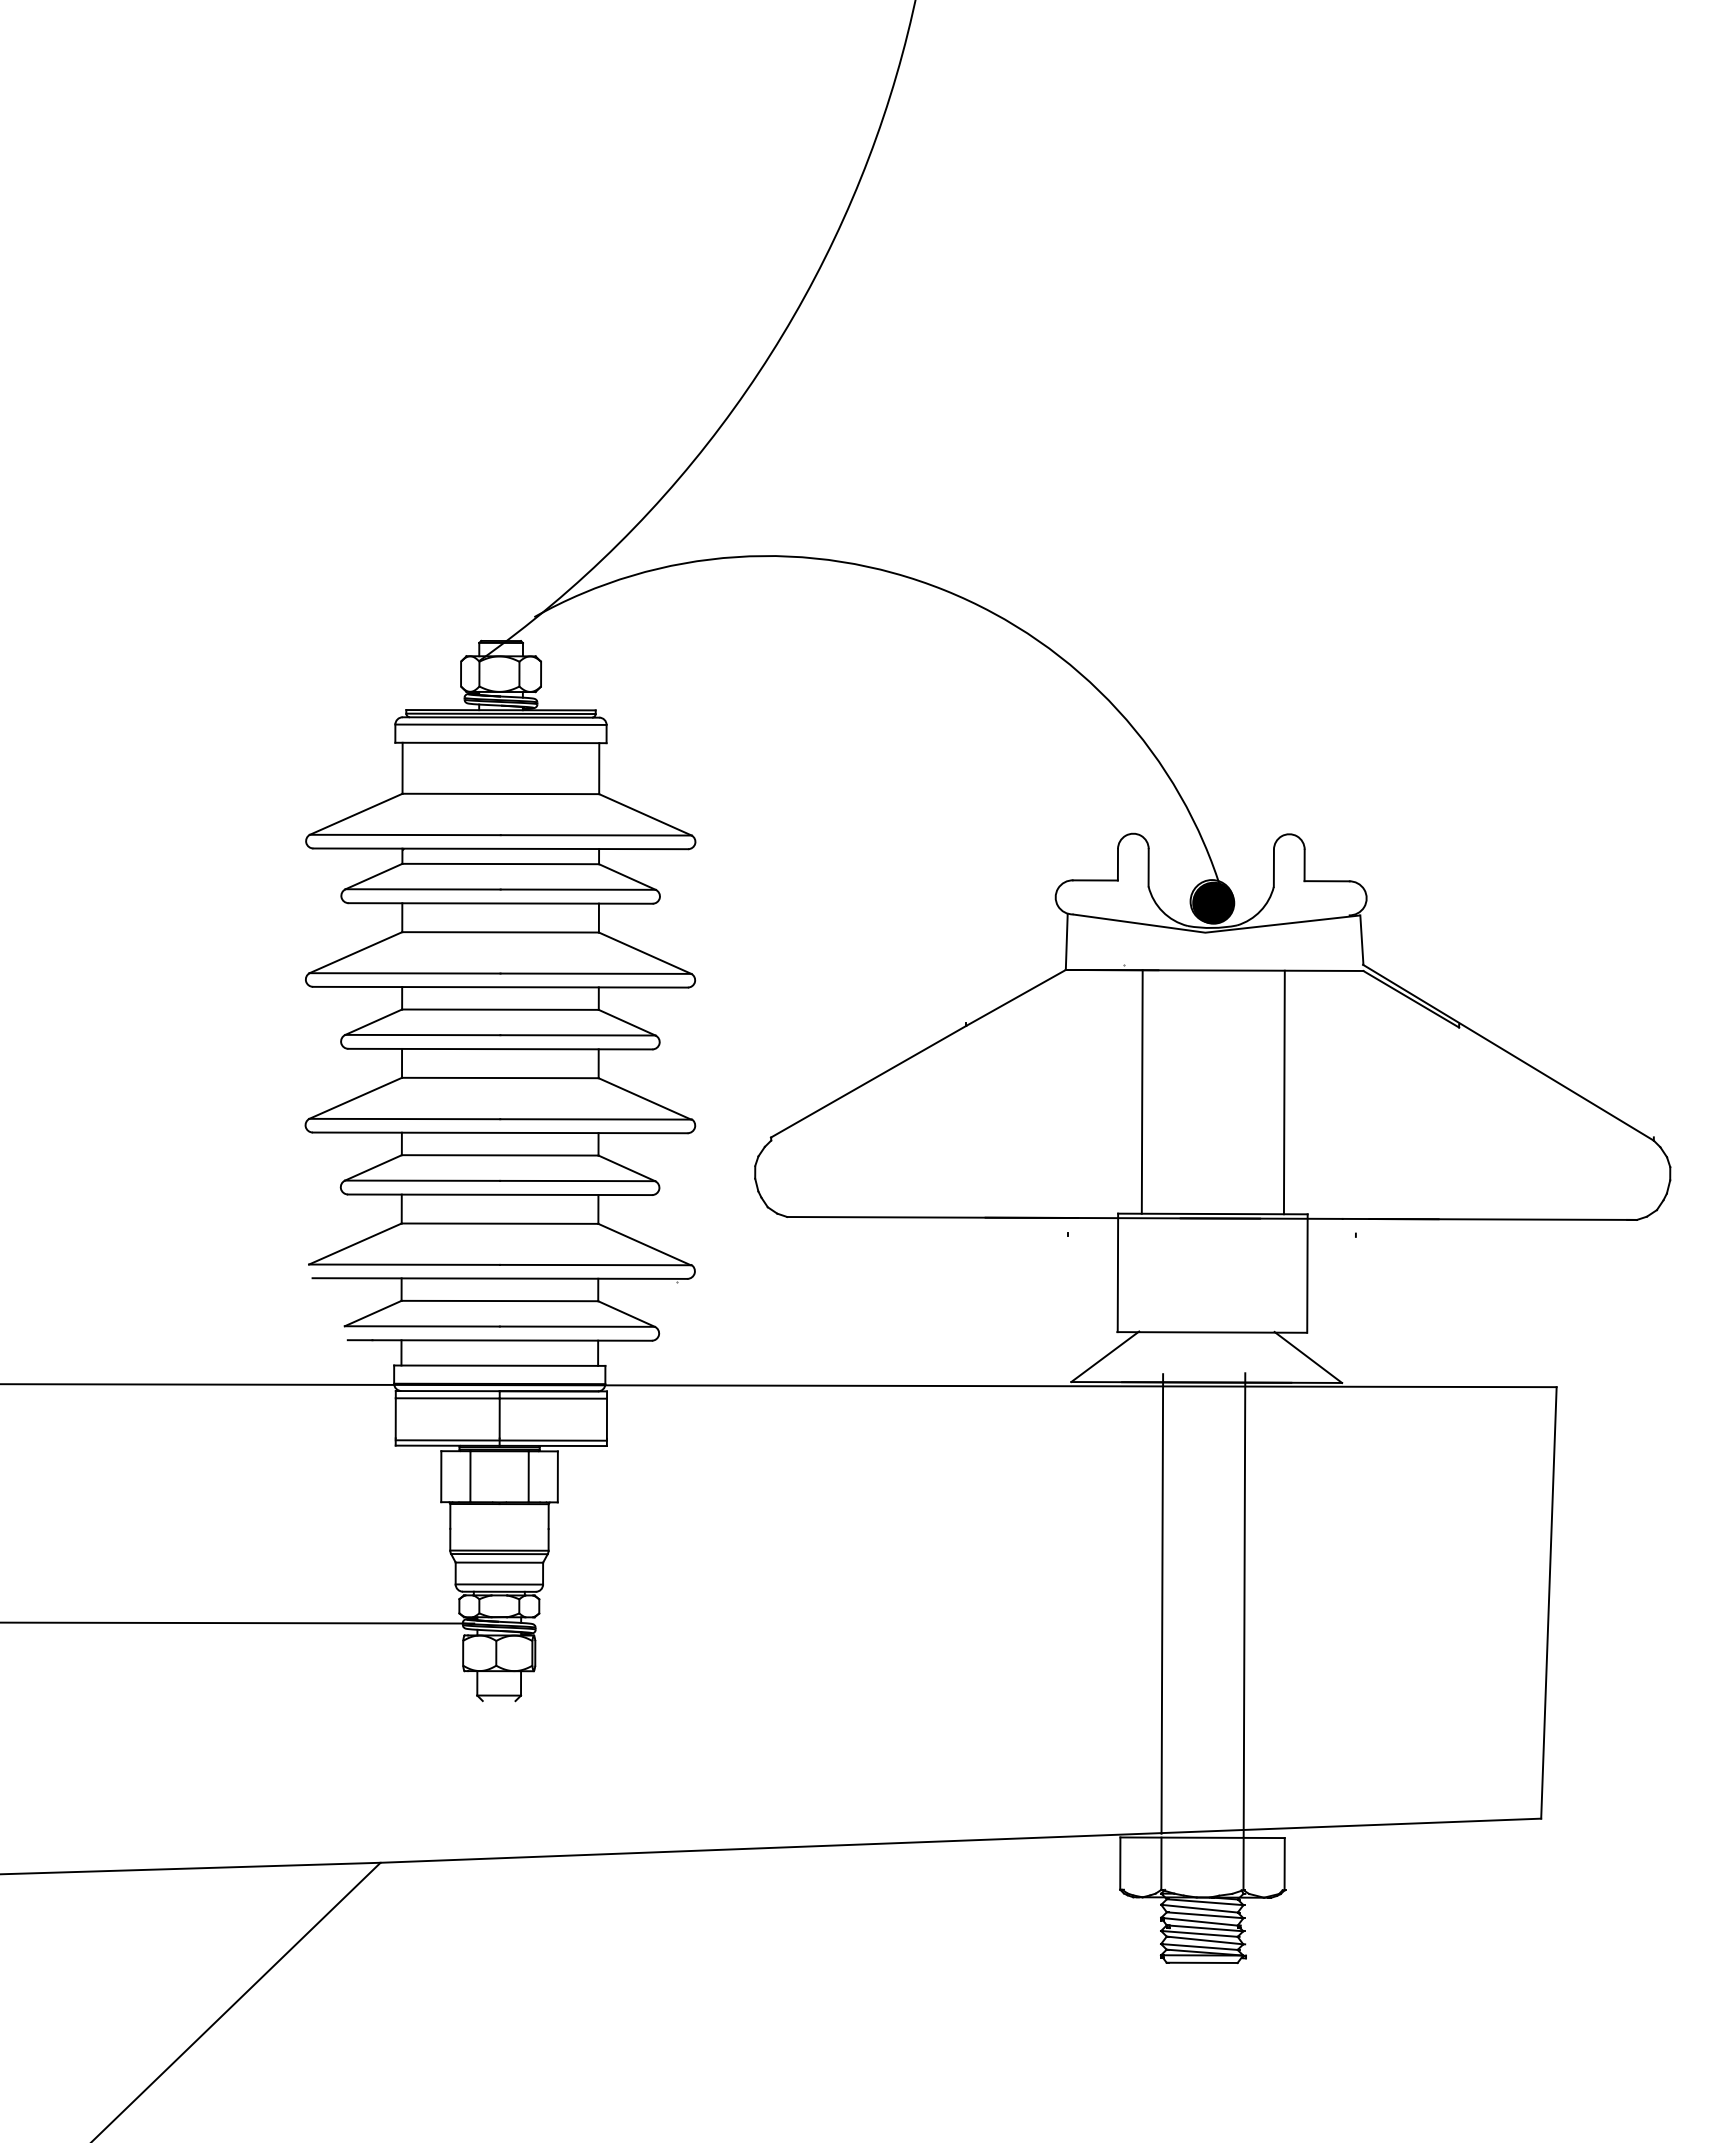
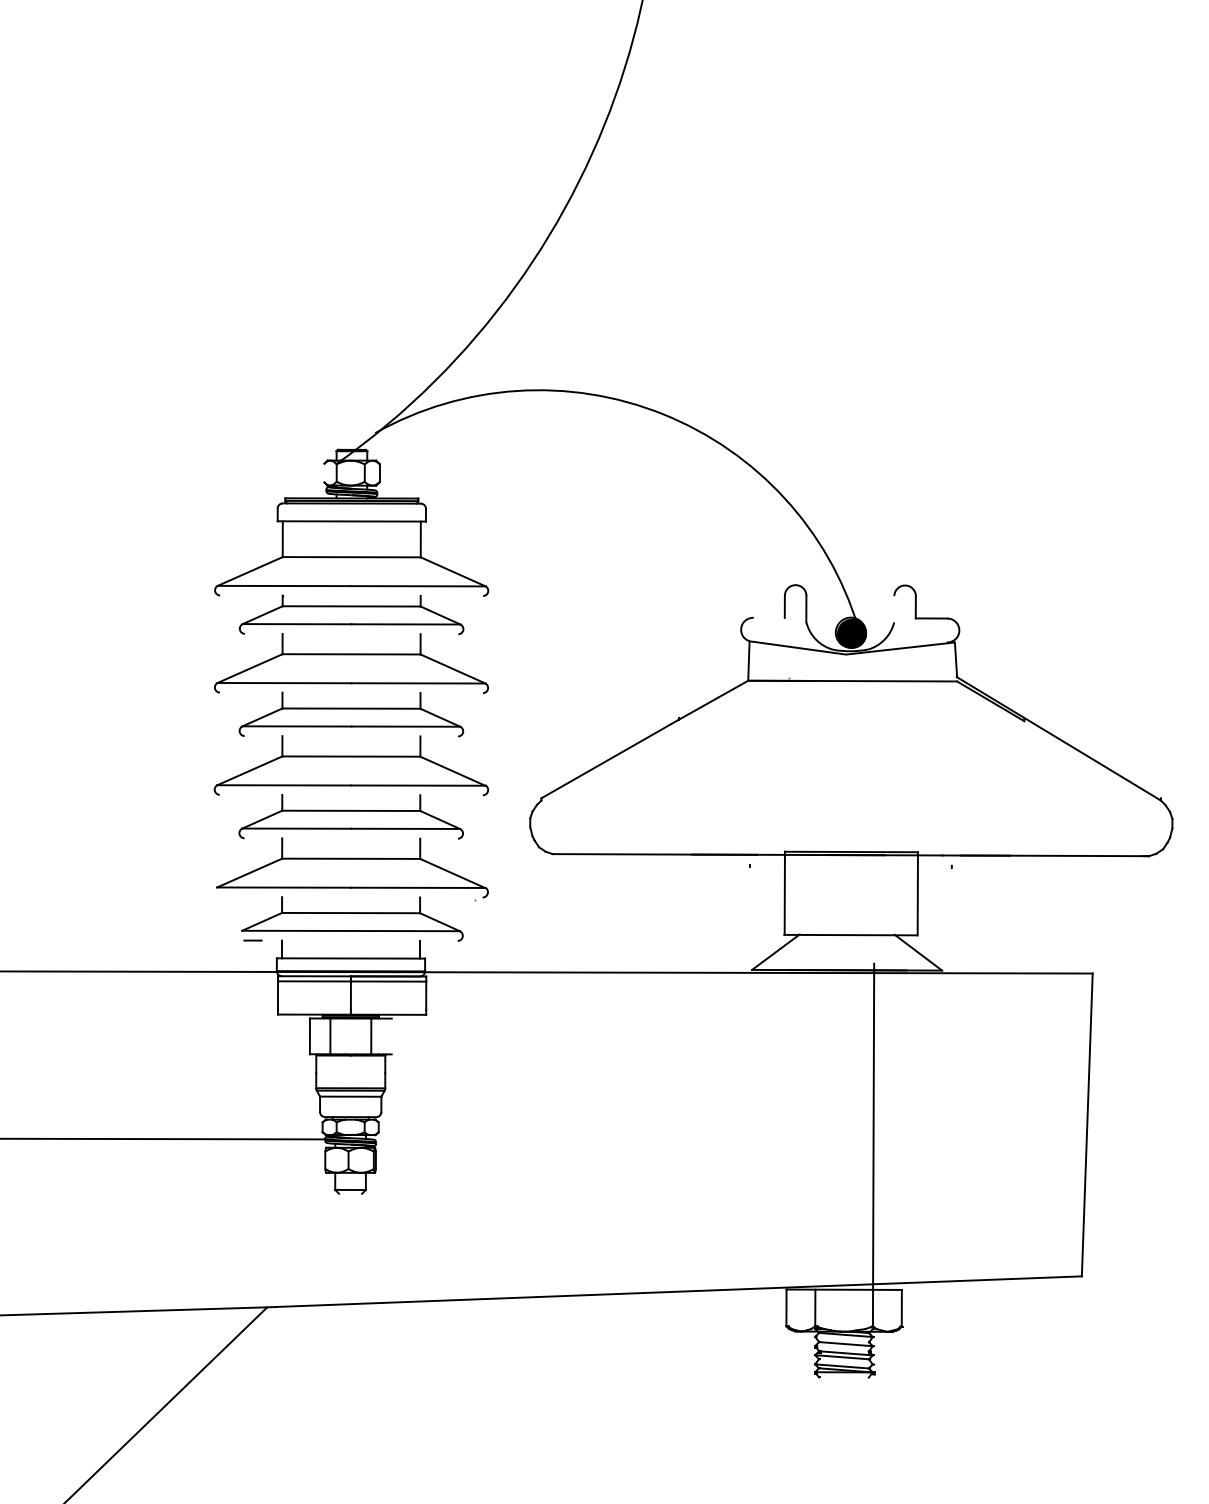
line: (461, 673) -> (324, 472), removed
line: (500, 724) -> (351, 508), removed
line: (500, 848) -> (351, 595), removed
line: (1273, 867) -> (893, 608), removed
line: (1094, 880) -> (768, 617), removed
line: (500, 903) -> (351, 634), removed
line: (500, 986) -> (351, 692), removed
line: (500, 1048) -> (351, 735), removed
line: (1141, 1091) -> (801, 766), removed
line: (1283, 1092) -> (901, 766), removed
line: (499, 1132) -> (350, 794), removed
line: (500, 1194) -> (351, 838), removed
line: (499, 1278) -> (350, 897), removed
line: (511, 1340) -> (359, 940), removed
line: (500, 1440) -> (351, 1010), removed
line: (557, 1476) -> (391, 1036), removed
line: (499, 1584) -> (350, 1112), removed
line: (1162, 1603) -> (816, 1125), removed
line: (1199, 1908) -> (842, 1339), removed
line: (1199, 1921) -> (842, 1348), removed
line: (1204, 1940) -> (845, 1361), removed
line: (1201, 1962) -> (843, 1377), removed

